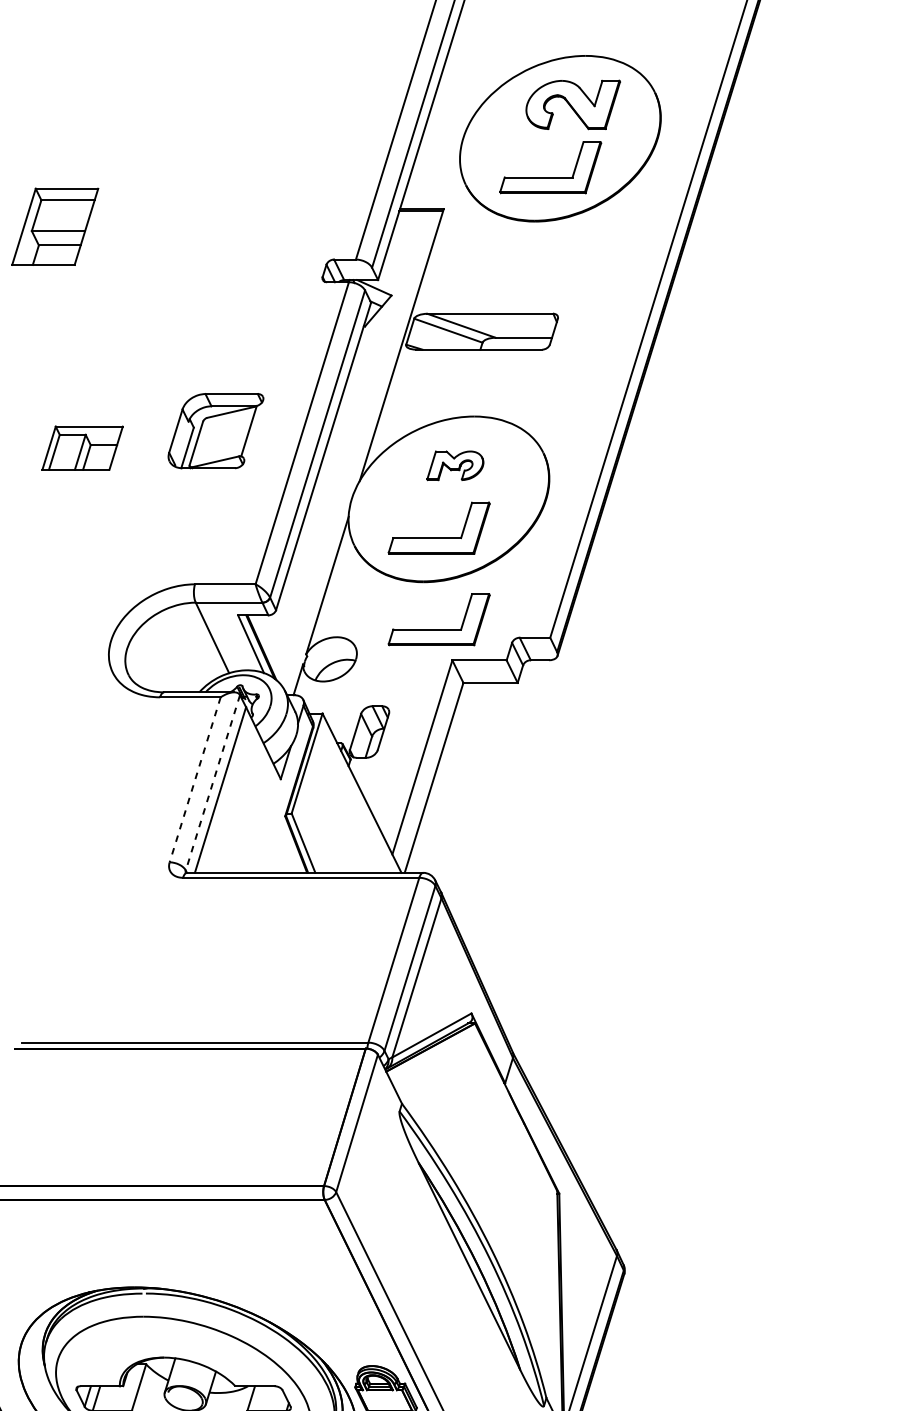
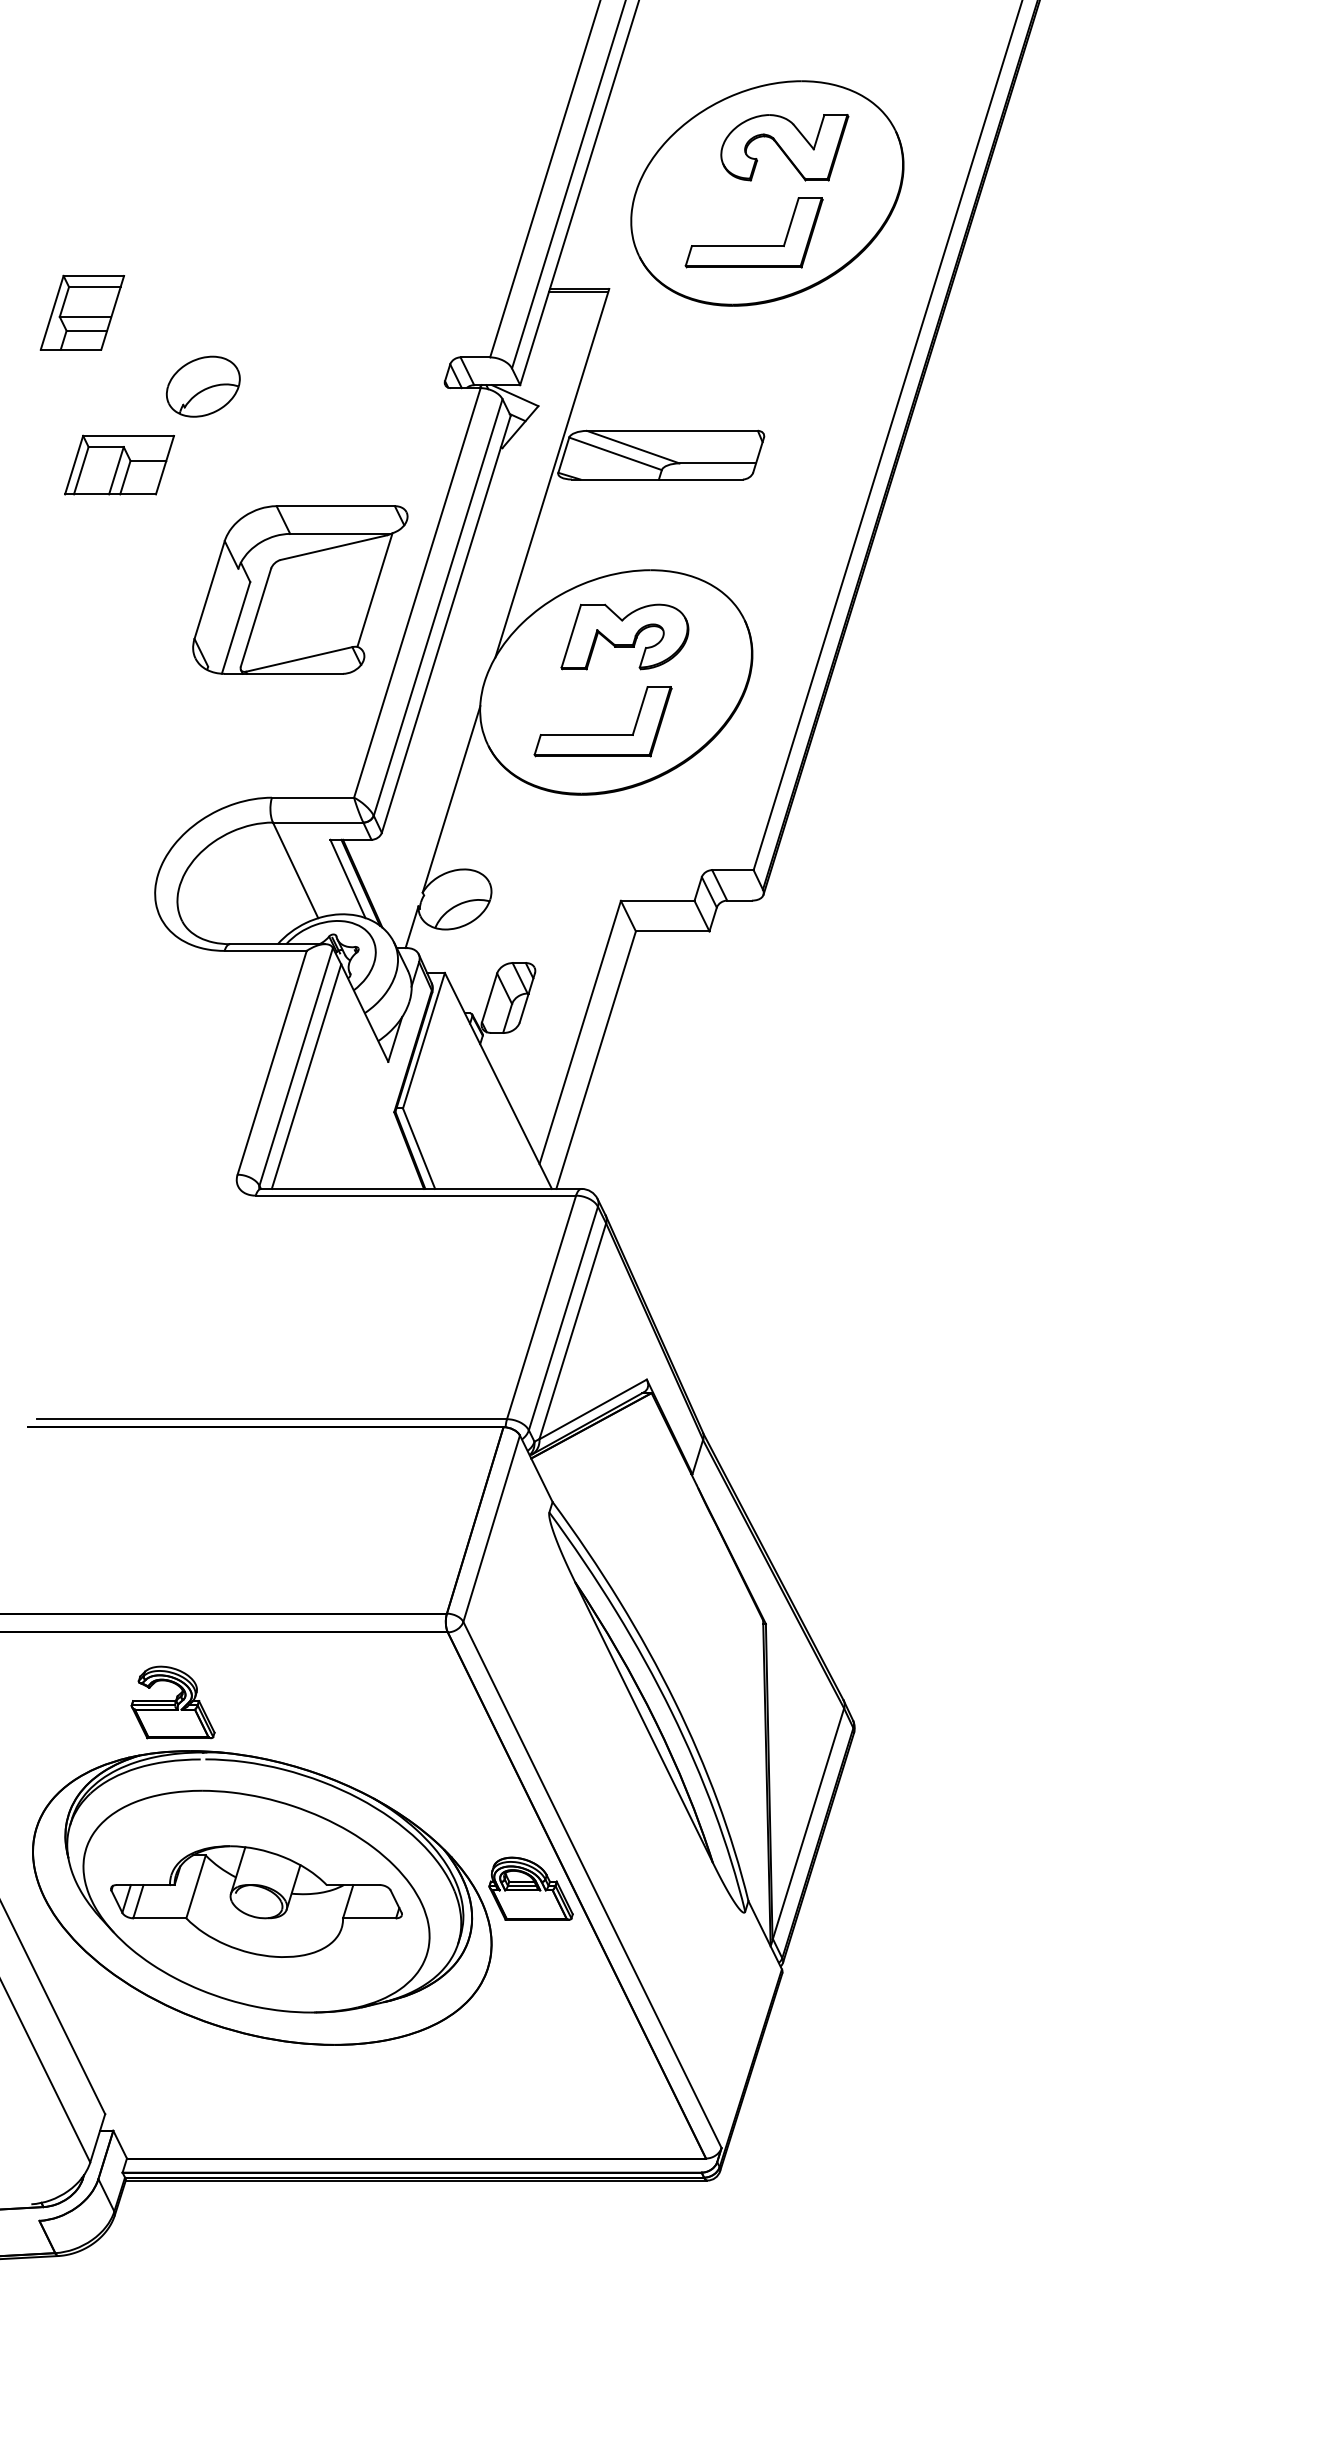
part: (55, 226) -> (82, 312), size x0.71
part: (143, 281) -> (202, 386), added
part: (216, 430) -> (300, 589), size x1.67
part: (82, 447) -> (119, 464), moved
part: (455, 465) -> (624, 636), size x1.67
part: (438, 629) -> (602, 858), removed
line: (195, 780) -> (272, 1063), dashed -> solid
line: (213, 783) -> (296, 1067), dashed -> solid
part: (121, 1251) -> (172, 1702), added

